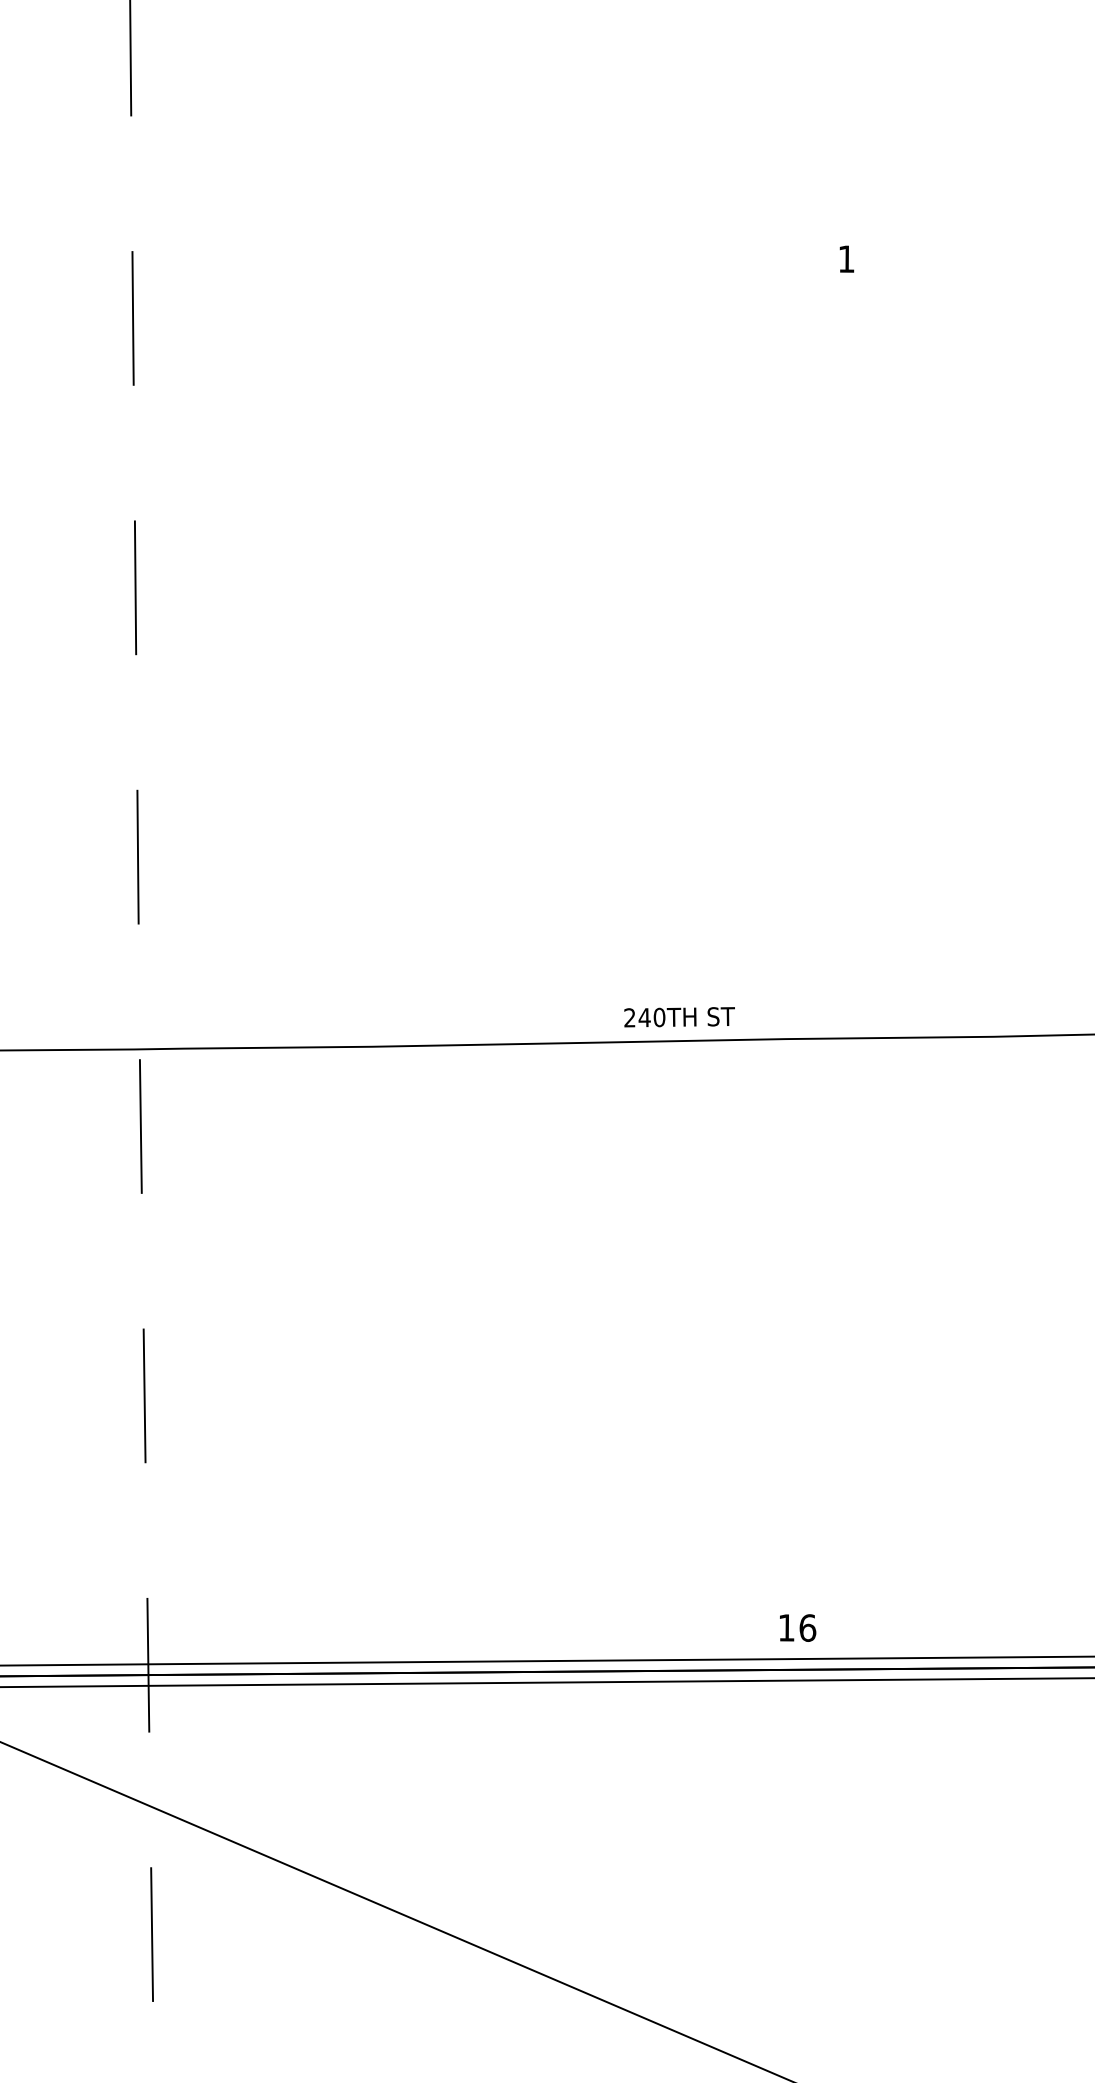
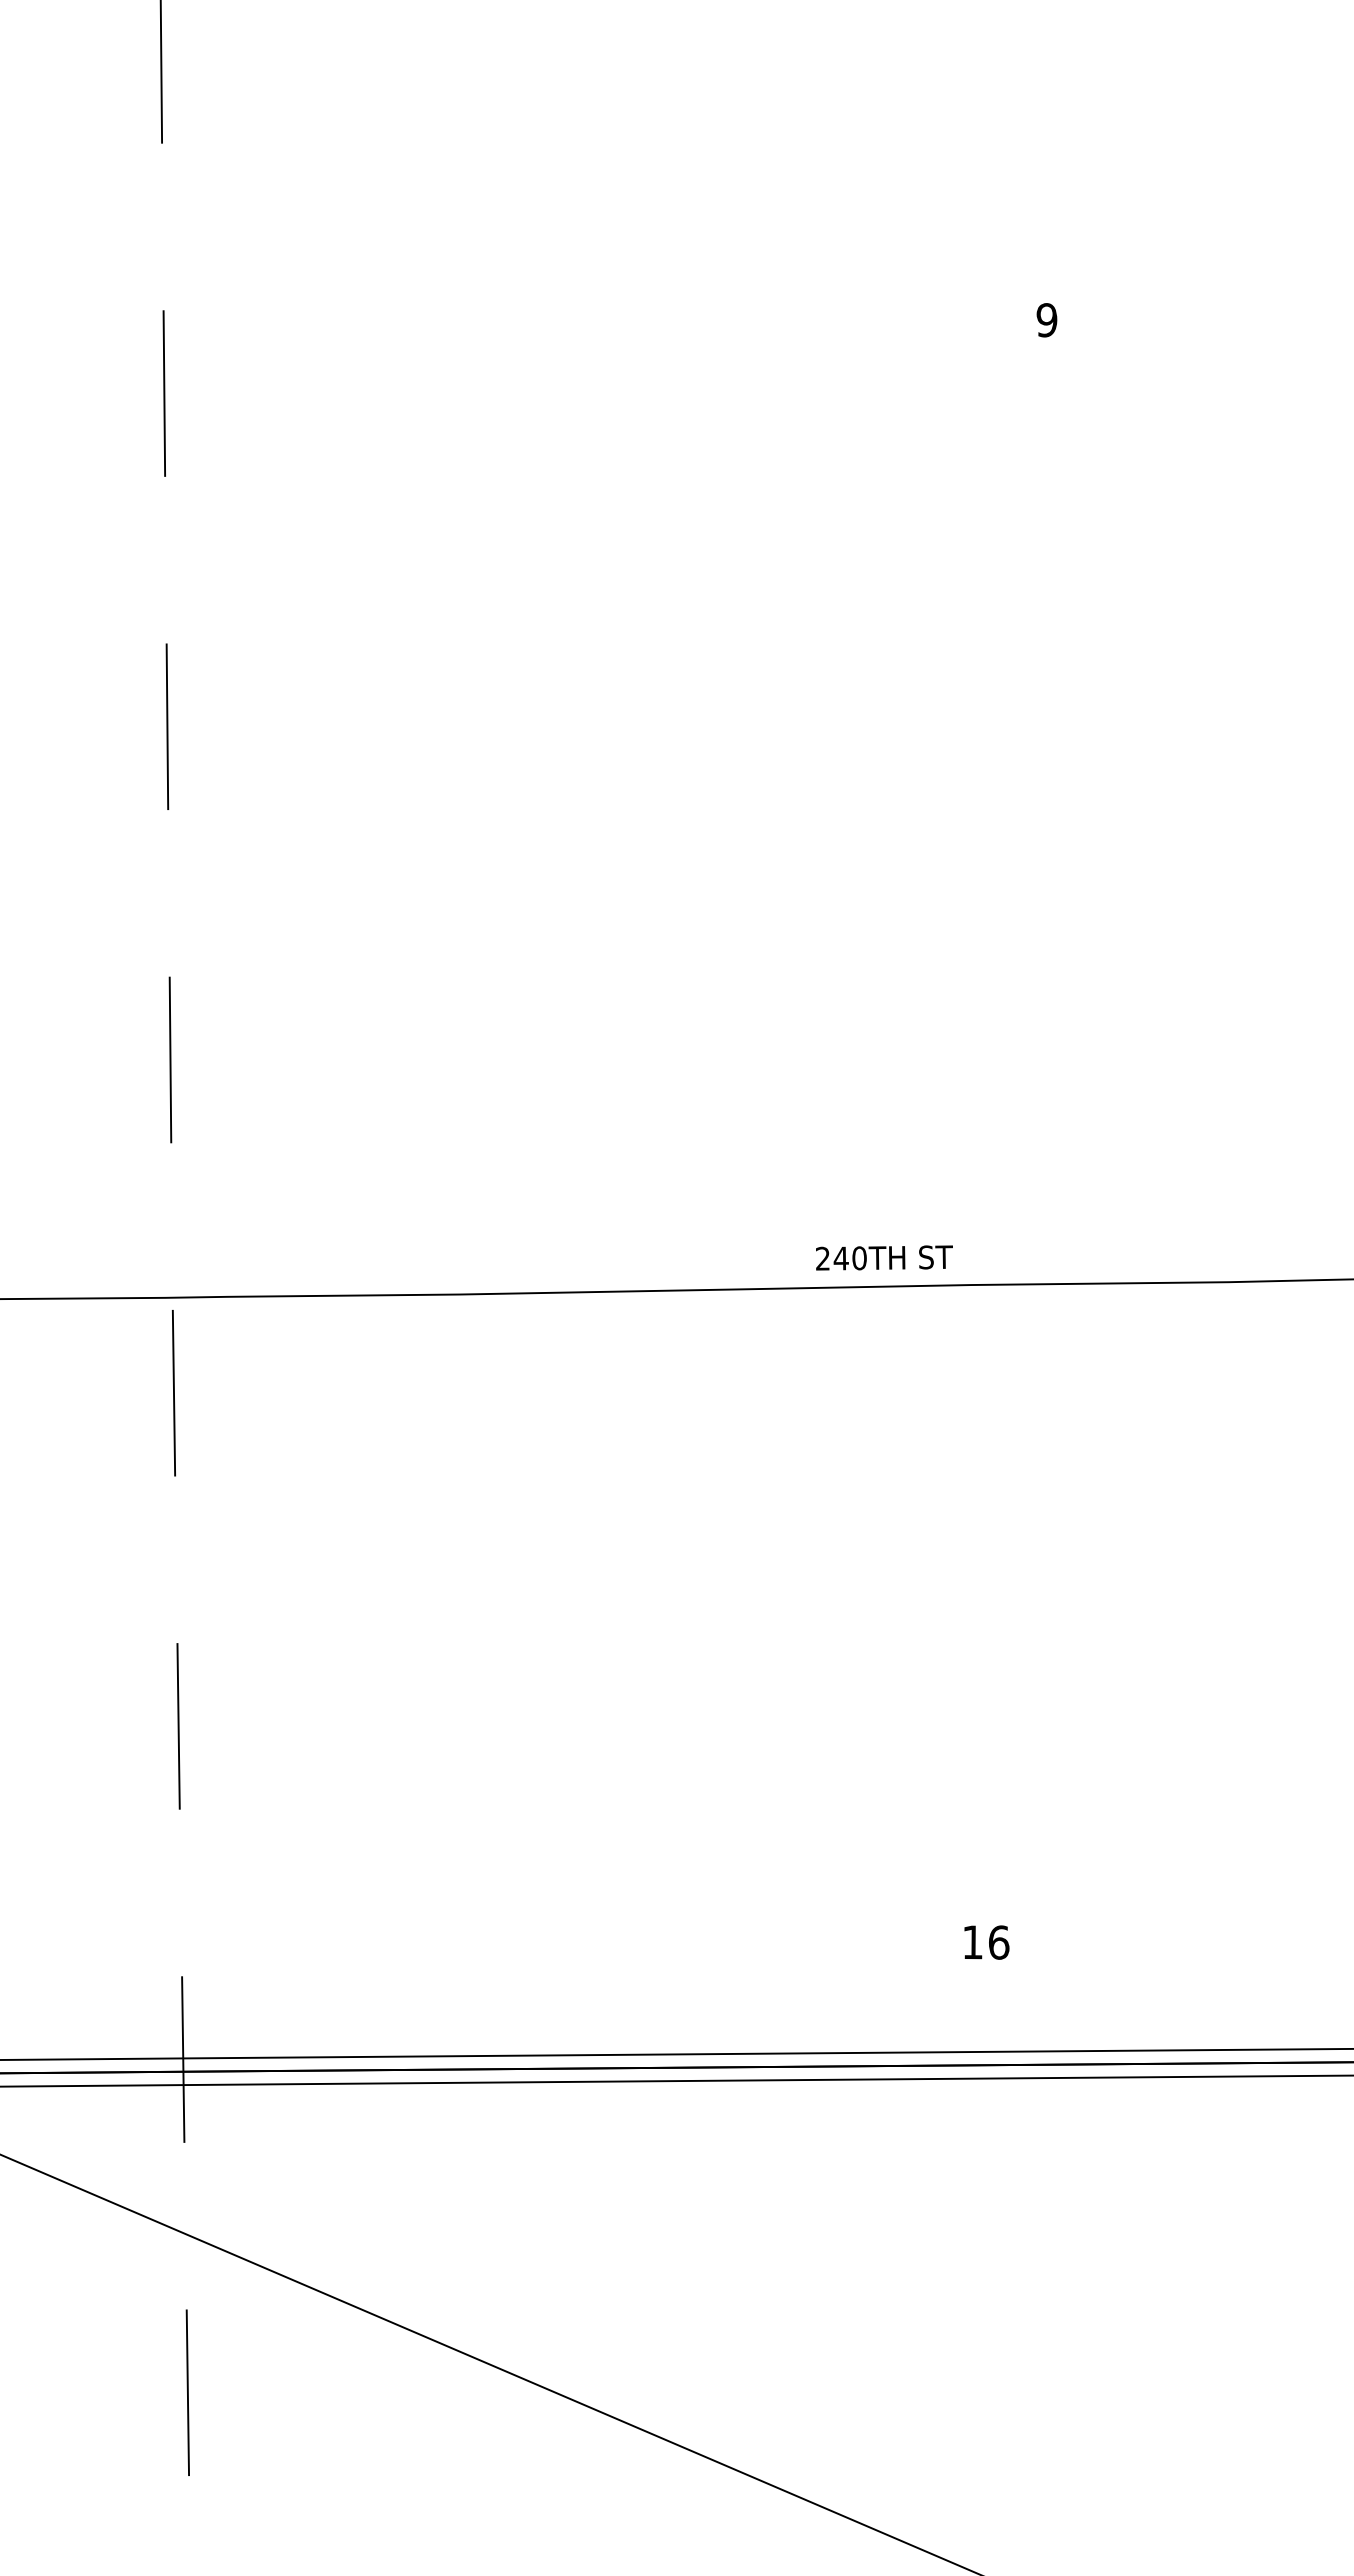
text: (846, 259) -> (1046, 320), 1 -> 9
text: (679, 1016) -> (884, 1257), moved
text: (797, 1627) -> (986, 1942), moved

